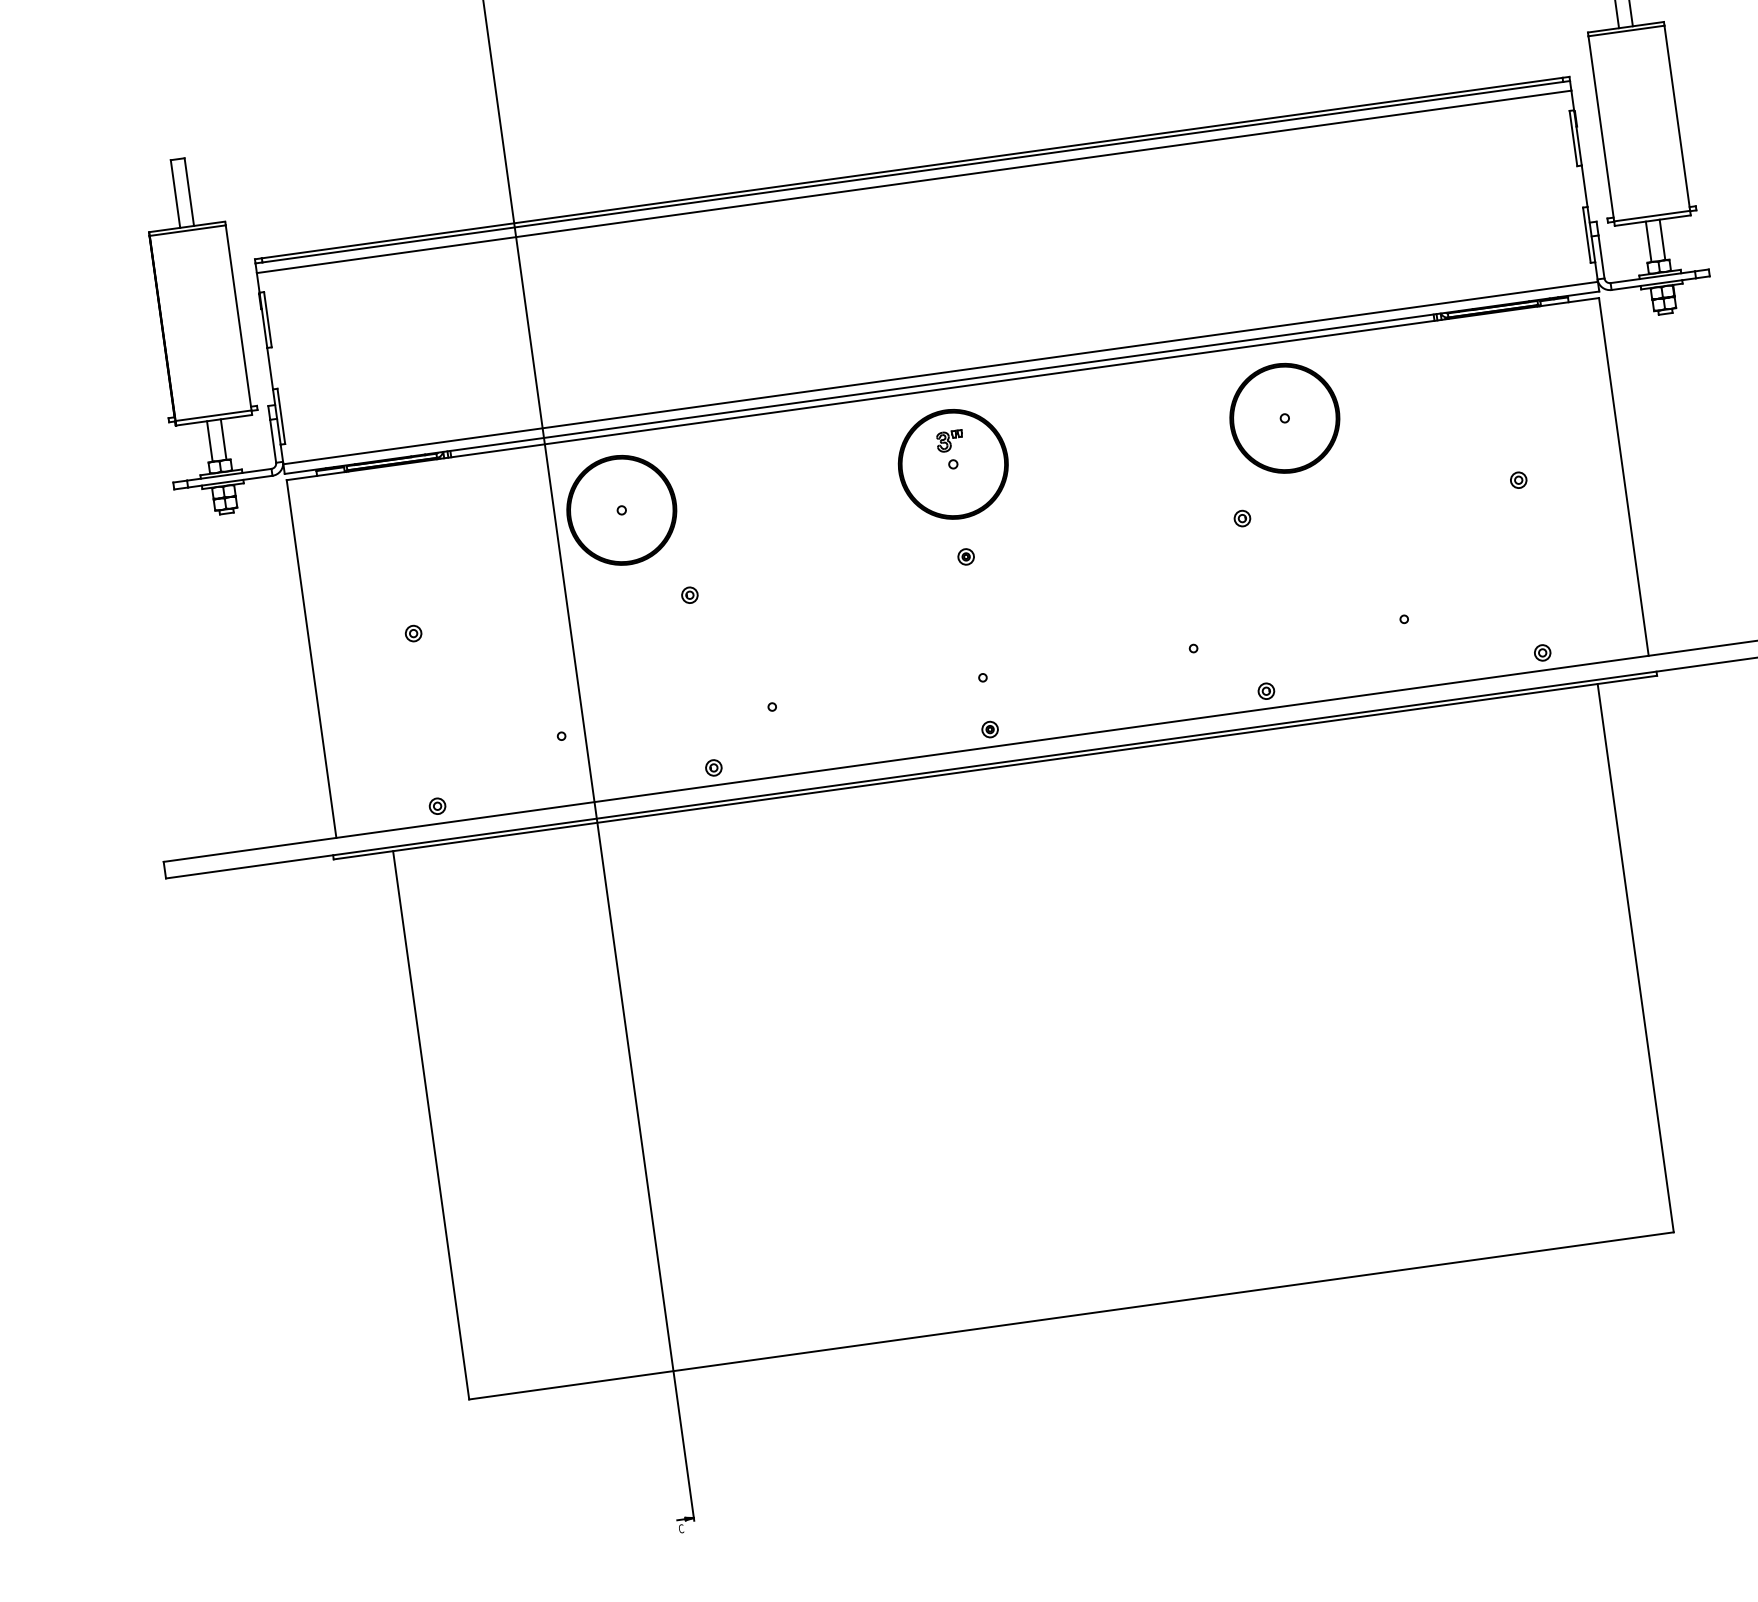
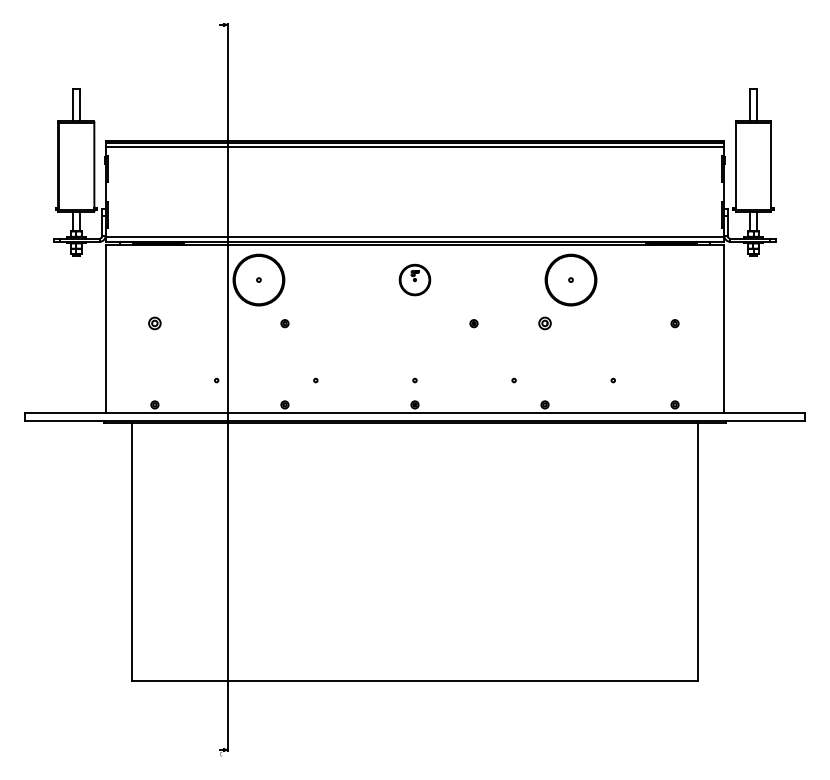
part: (952, 463) -> (414, 279), size x0.6
part: (1241, 518) -> (544, 323), size x1.6
part: (965, 556) -> (473, 323), moved
part: (412, 633) -> (154, 323), size x1.6

